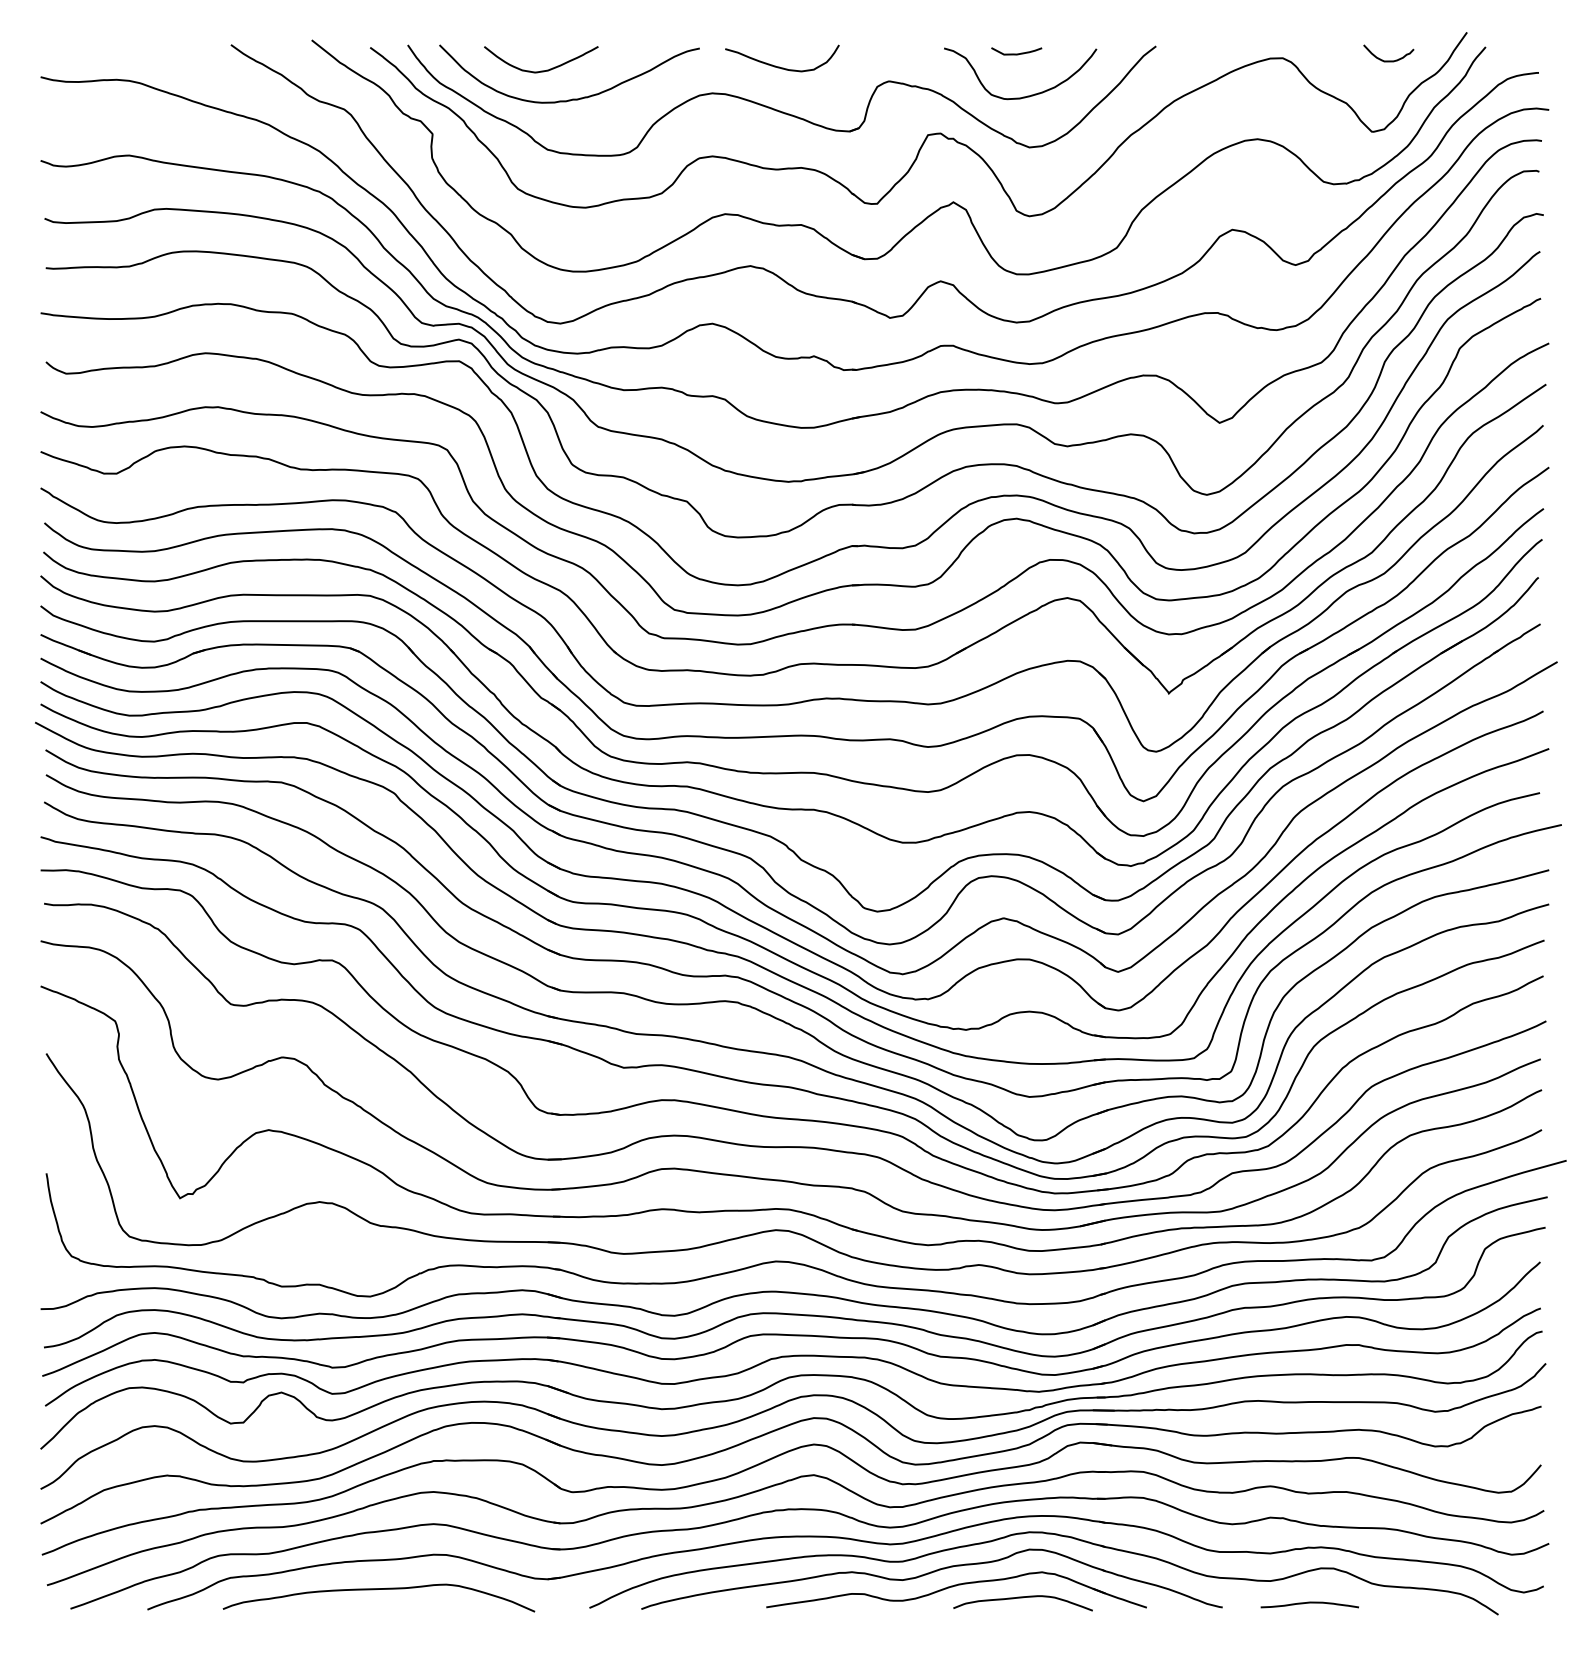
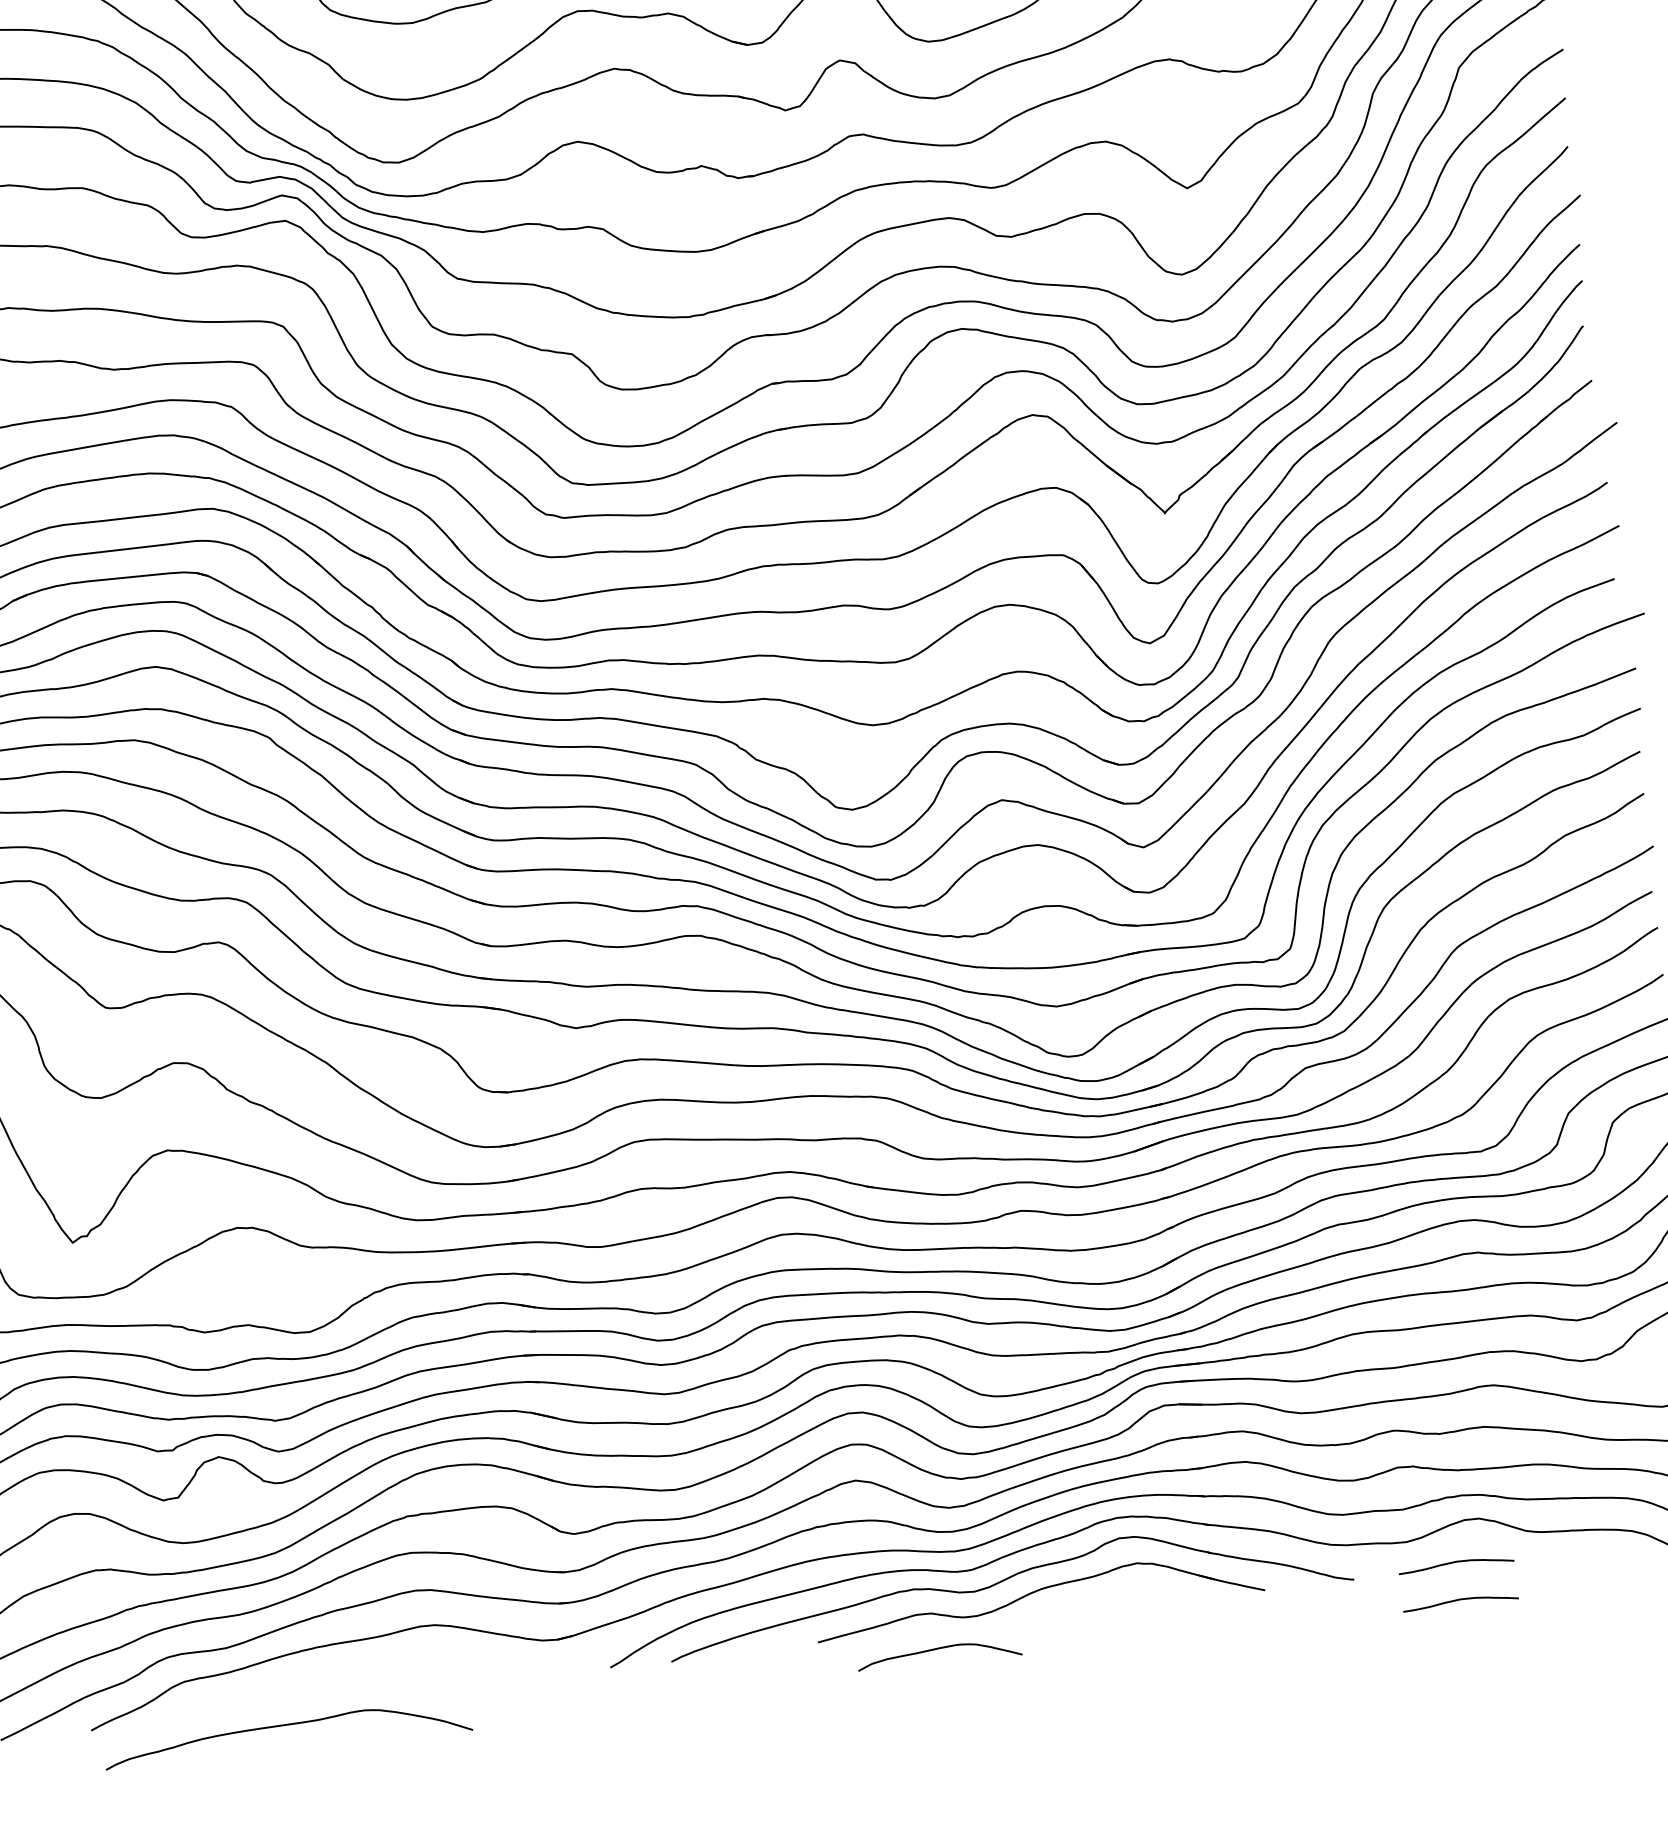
curve: (378, 1589) -> (286, 1725), moved
curve: (1022, 1598) -> (938, 1649), moved
curve: (1309, 1635) -> (1460, 1600), added

